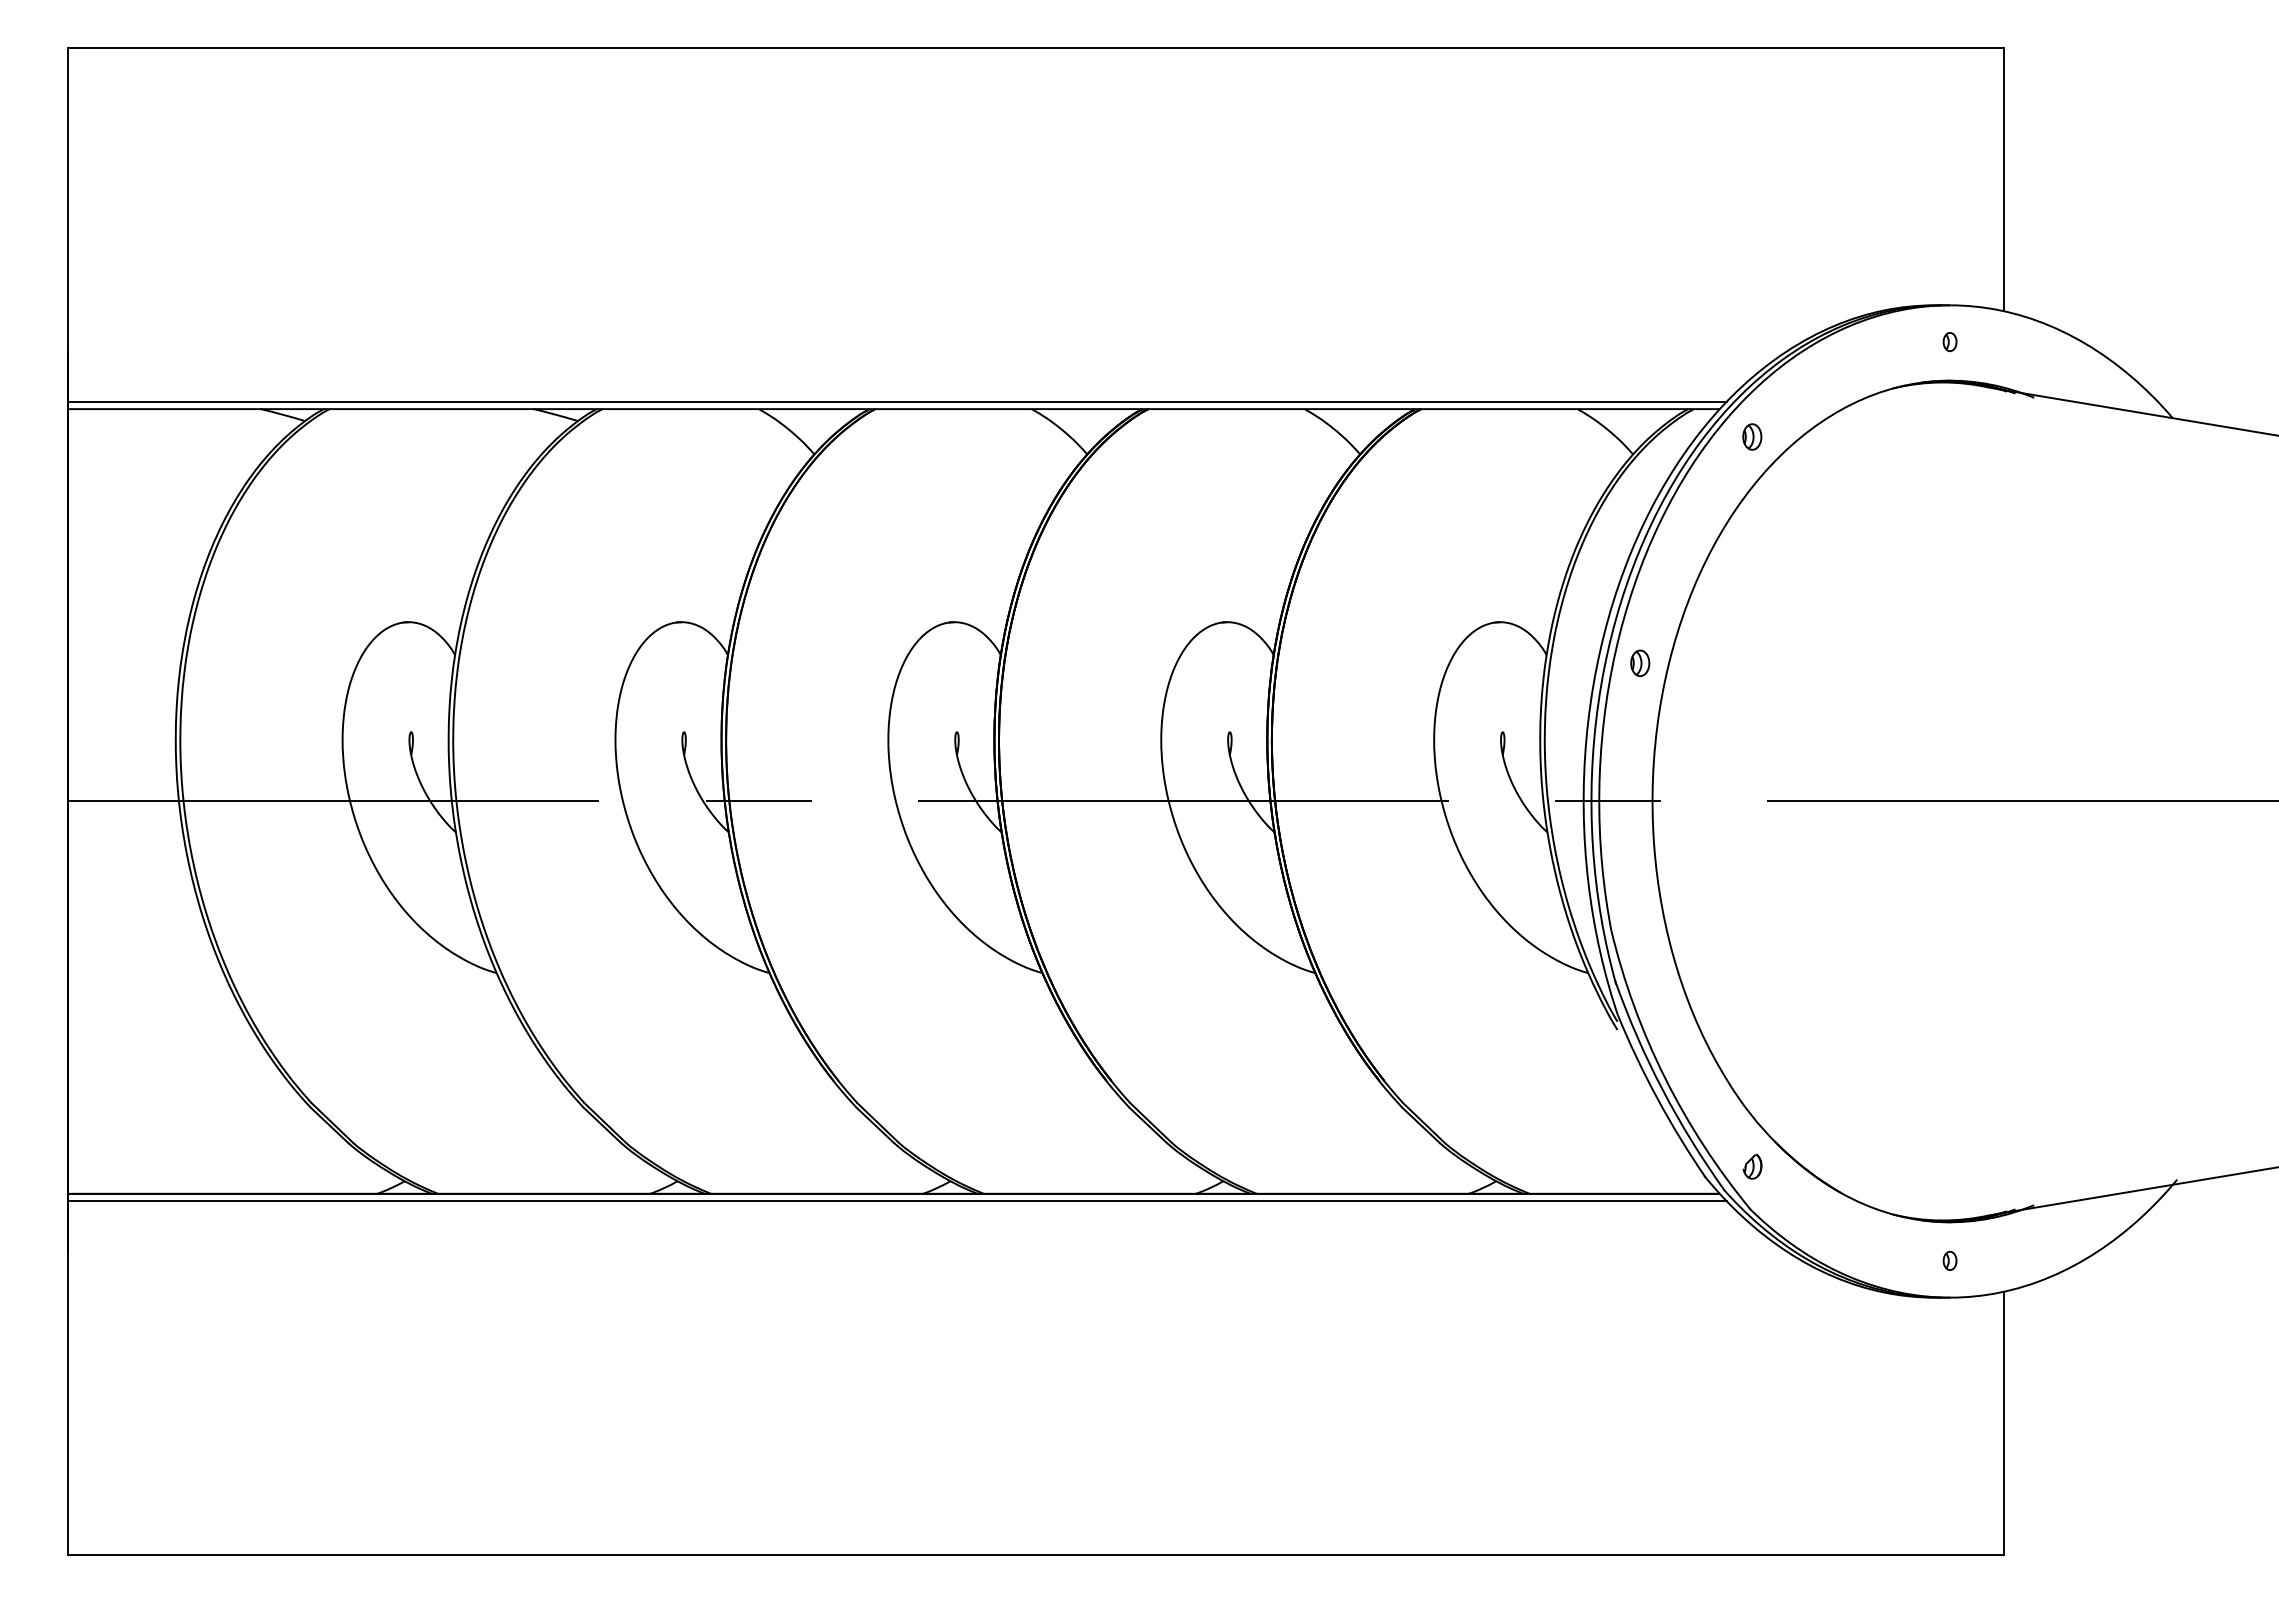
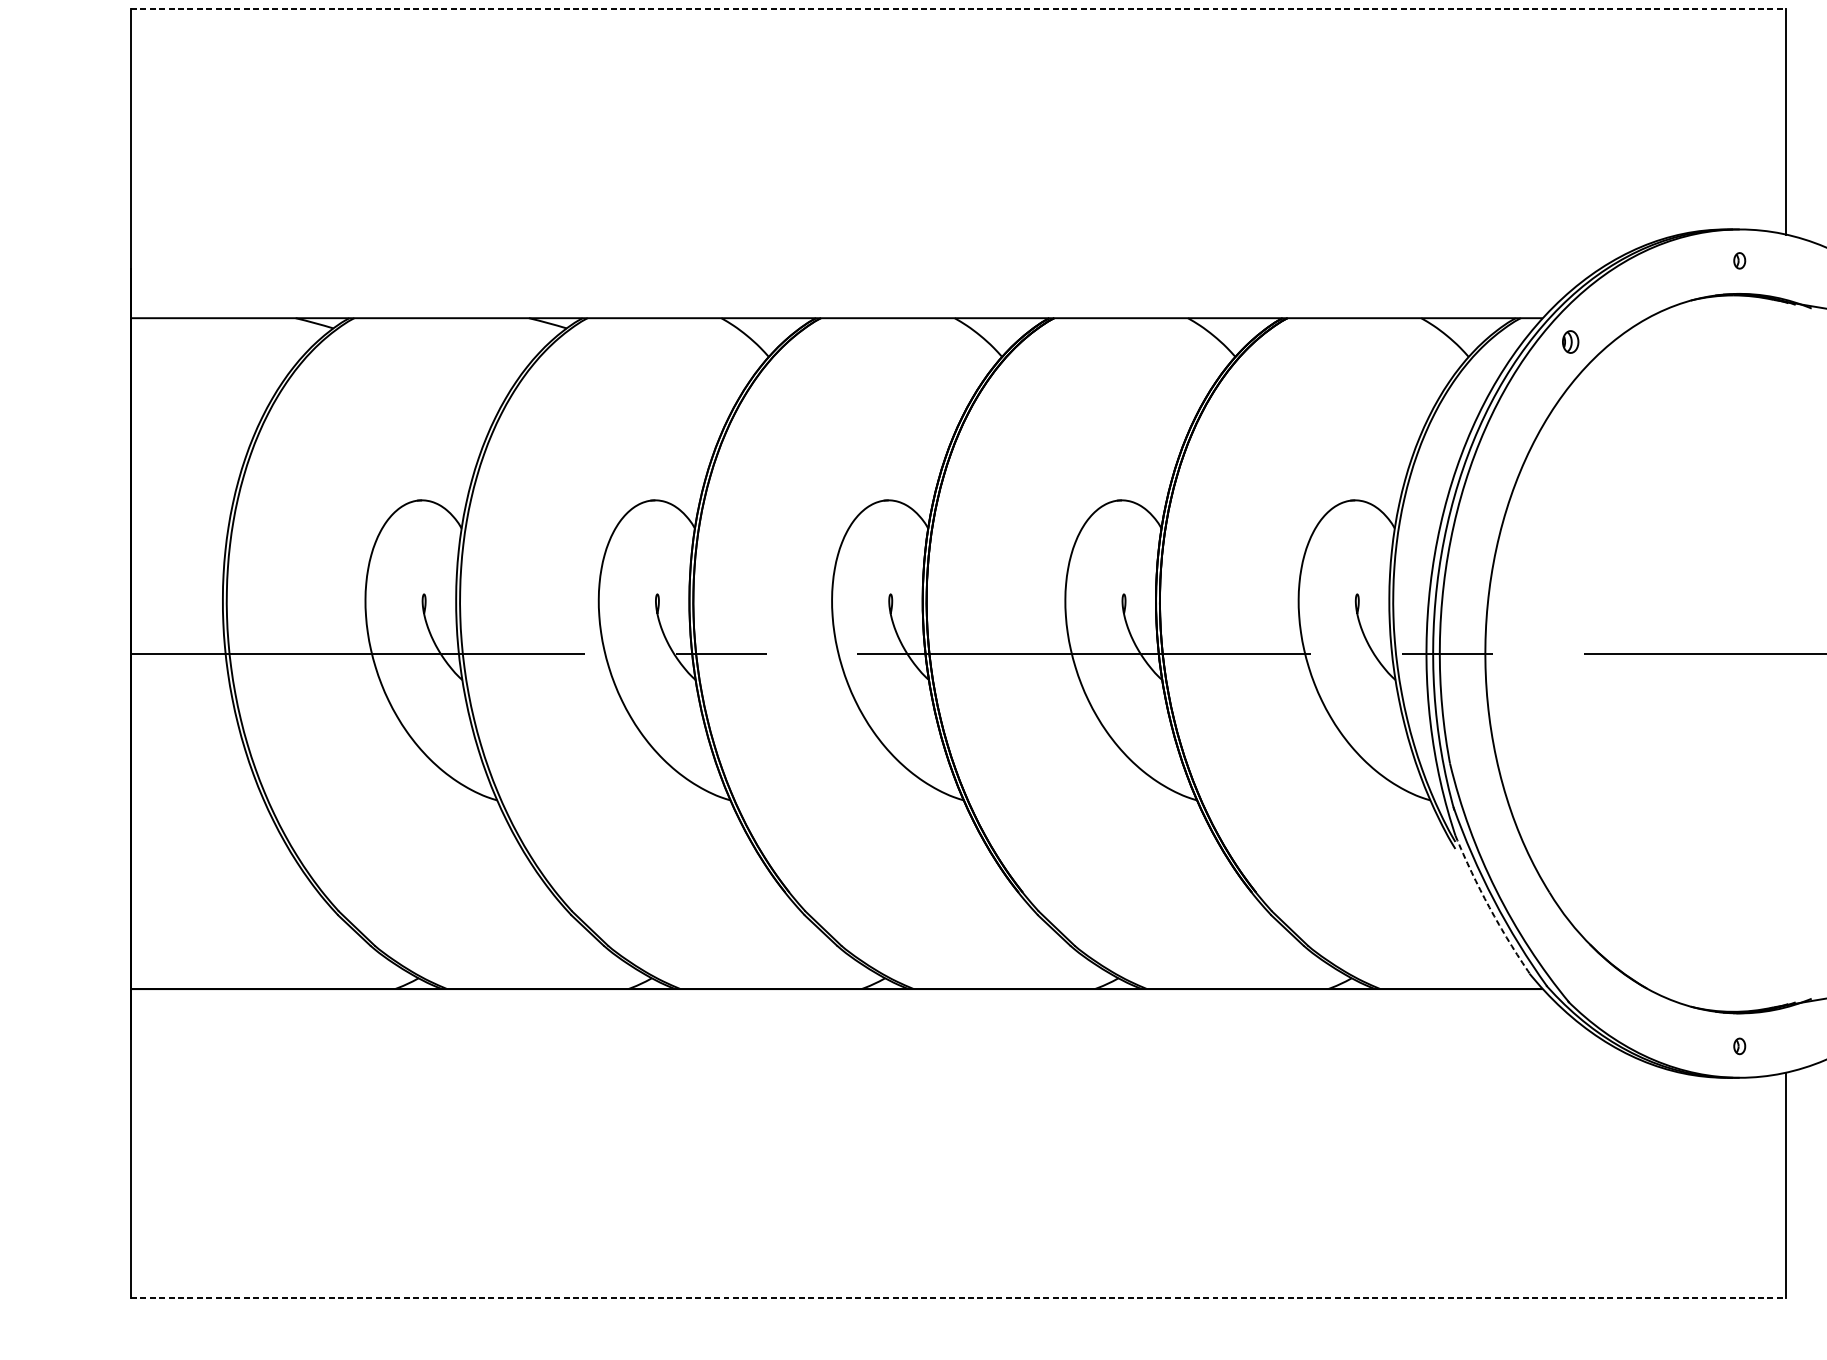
line: (1036, 48) -> (958, 9), solid -> dashed
line: (897, 401) -> (839, 311), removed
part: (1640, 662) -> (1475, 534), removed
arc: (1657, 1098) -> (1489, 907), solid -> dashed
part: (1752, 1166) -> (1570, 965), removed
line: (897, 1201) -> (839, 995), removed
line: (1036, 1554) -> (958, 1297), solid -> dashed

